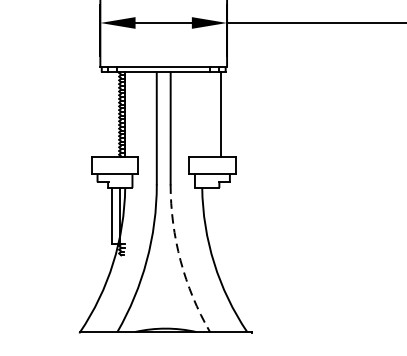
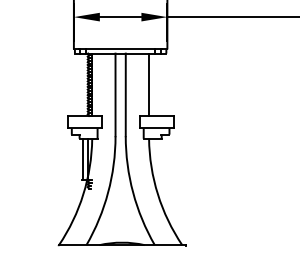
line: (221, 114) -> (149, 84), moved
arc: (181, 260) -> (133, 192), dashed -> solid

